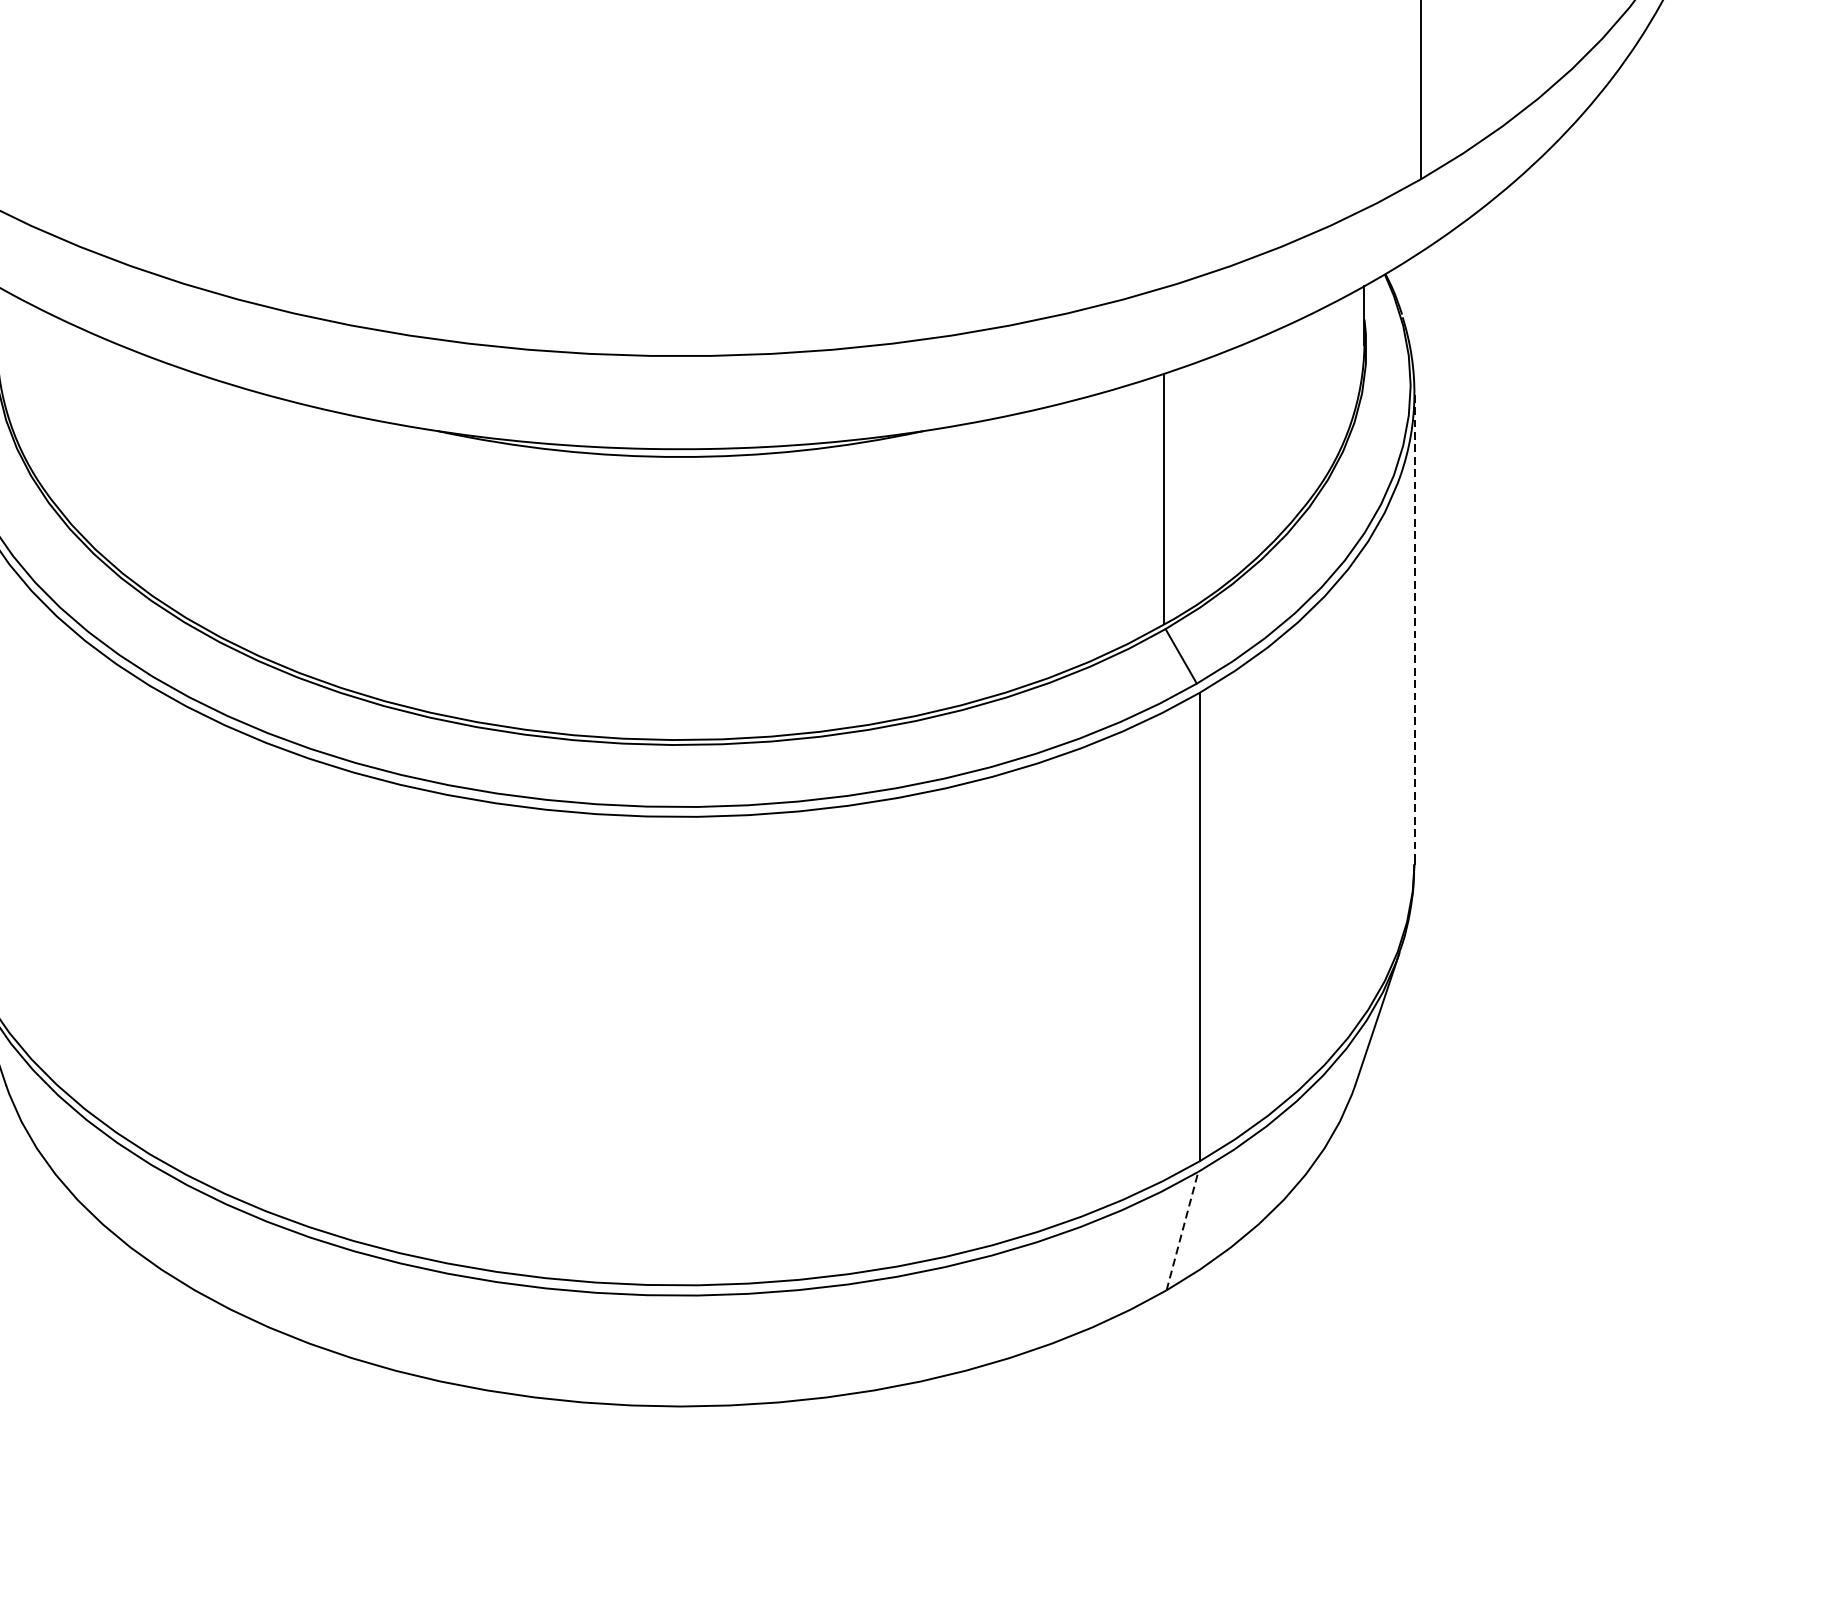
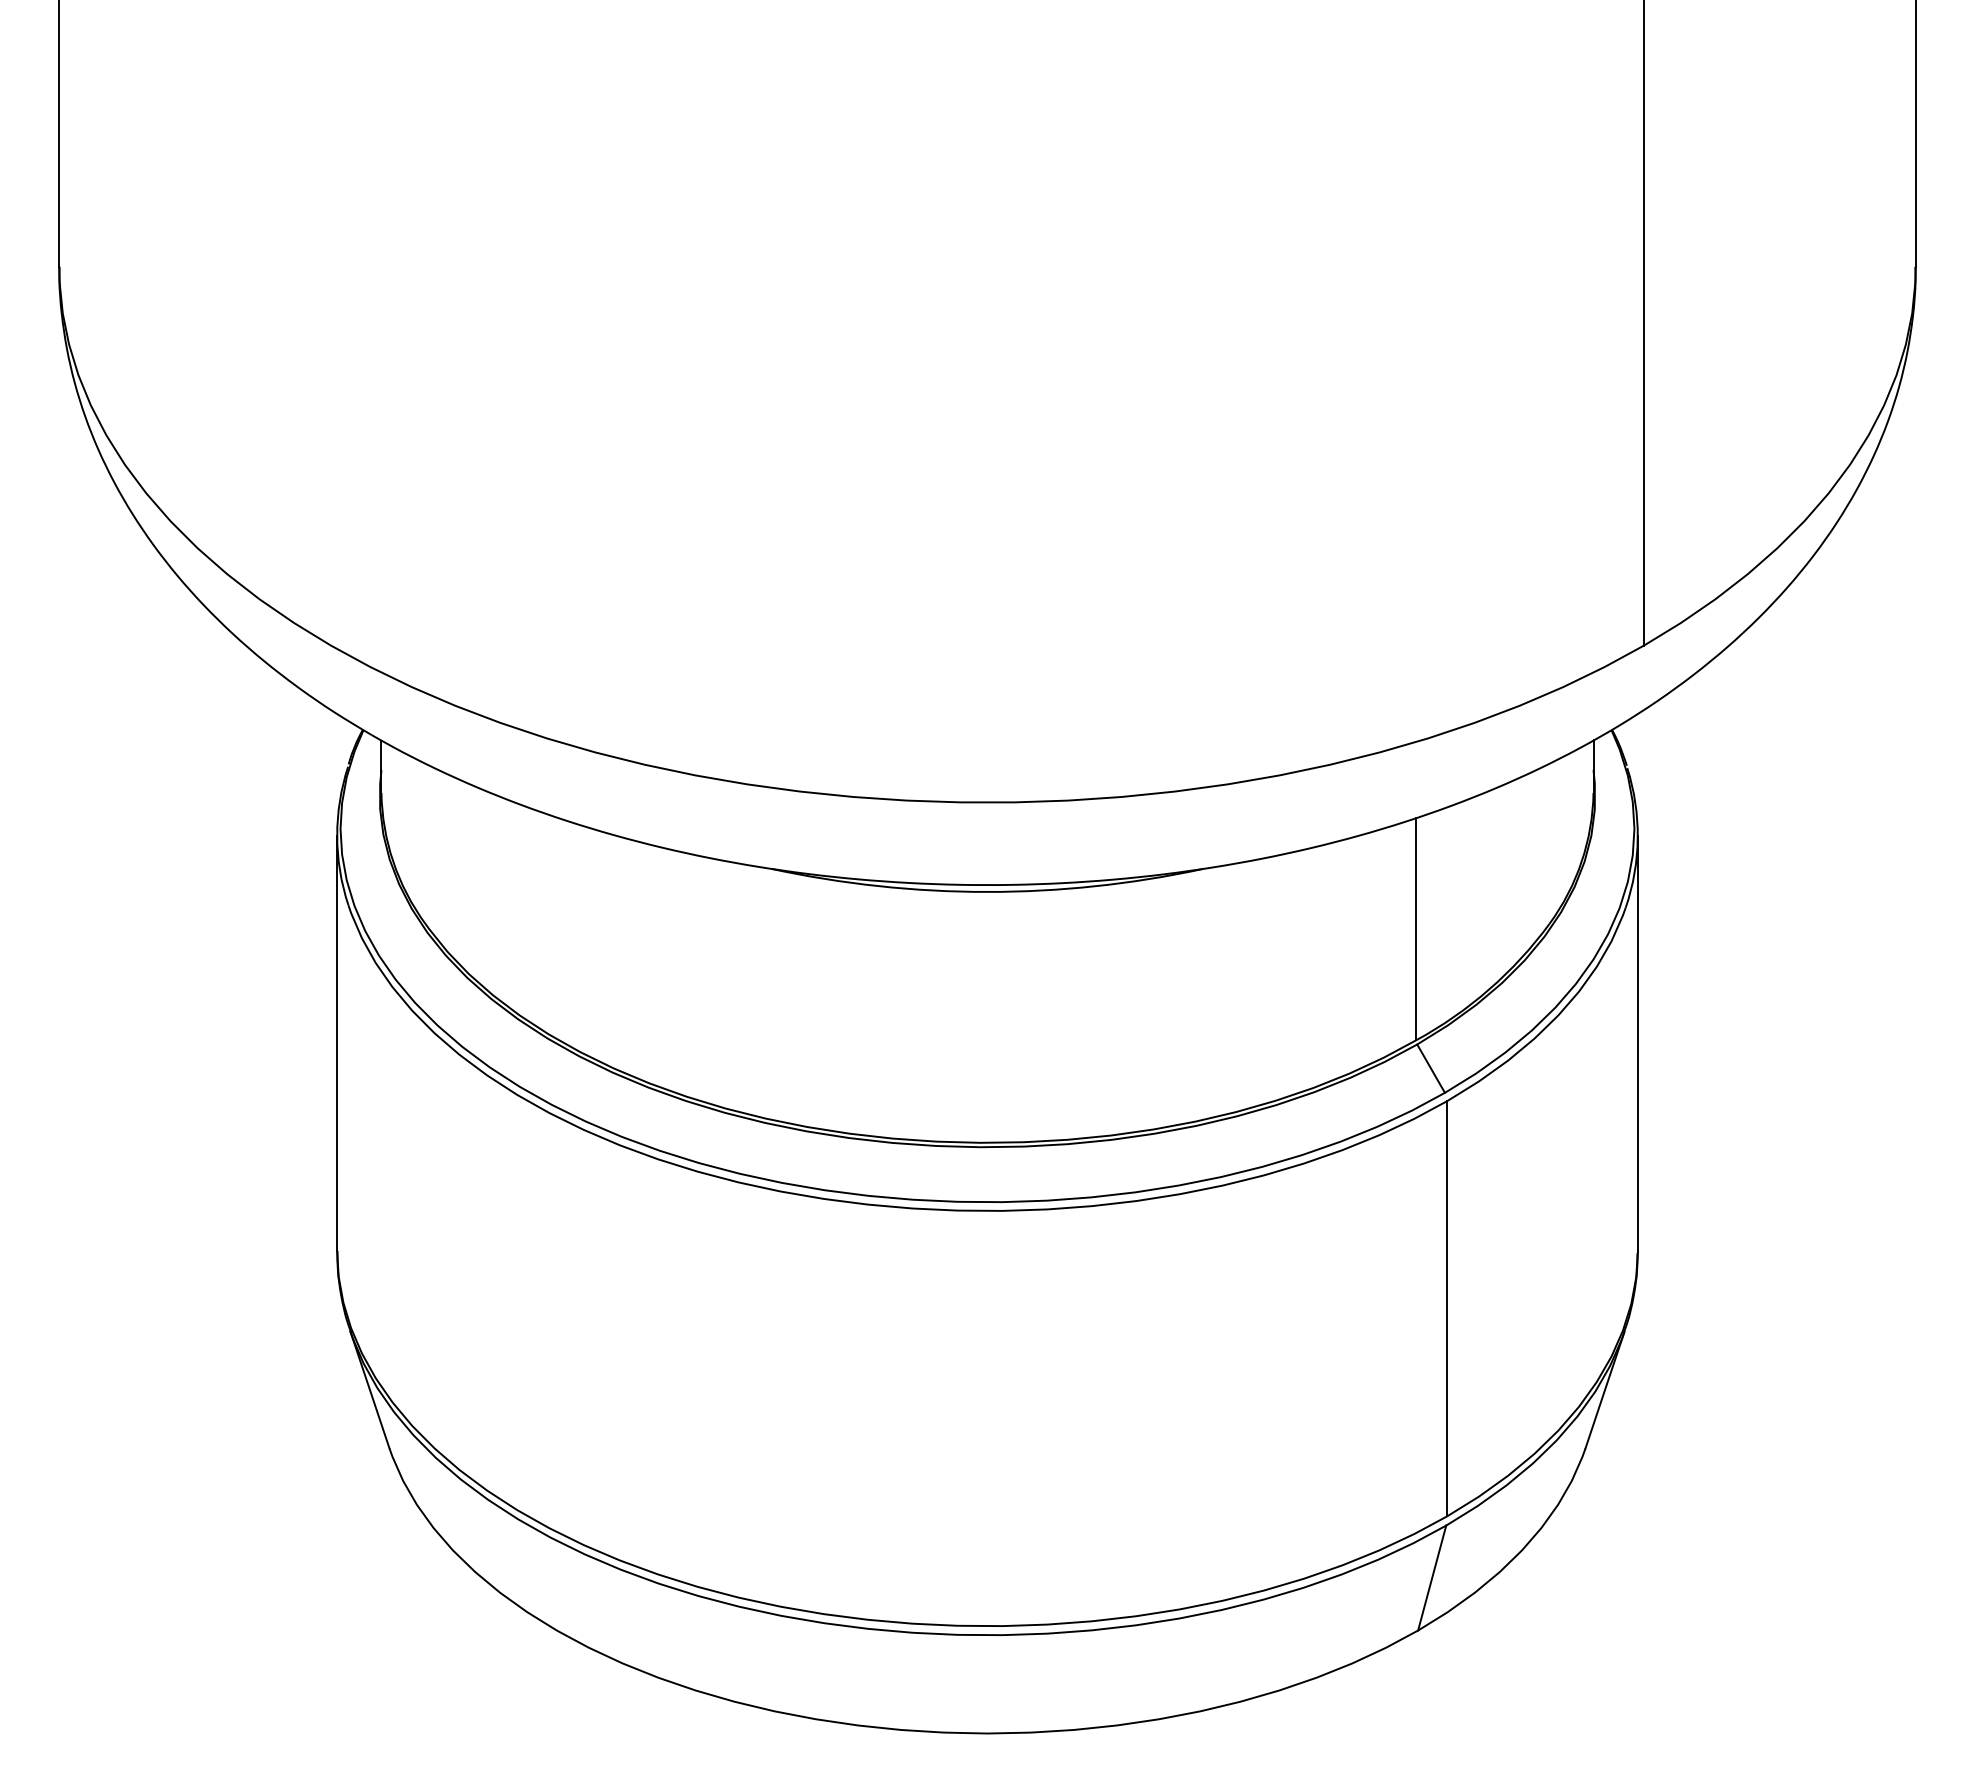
line: (1414, 627) -> (1637, 1043), dashed -> solid
line: (1182, 1230) -> (1432, 1577), dashed -> solid

